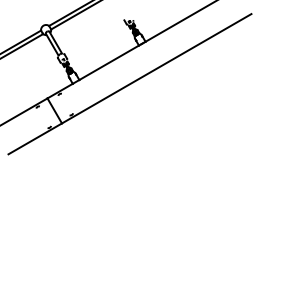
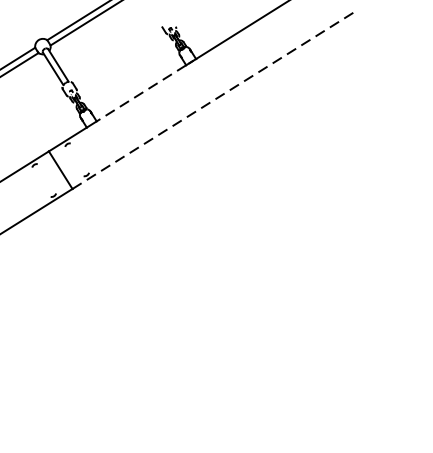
line: (108, 63) -> (140, 94), solid -> dashed
line: (157, 68) -> (215, 99), solid -> dashed

